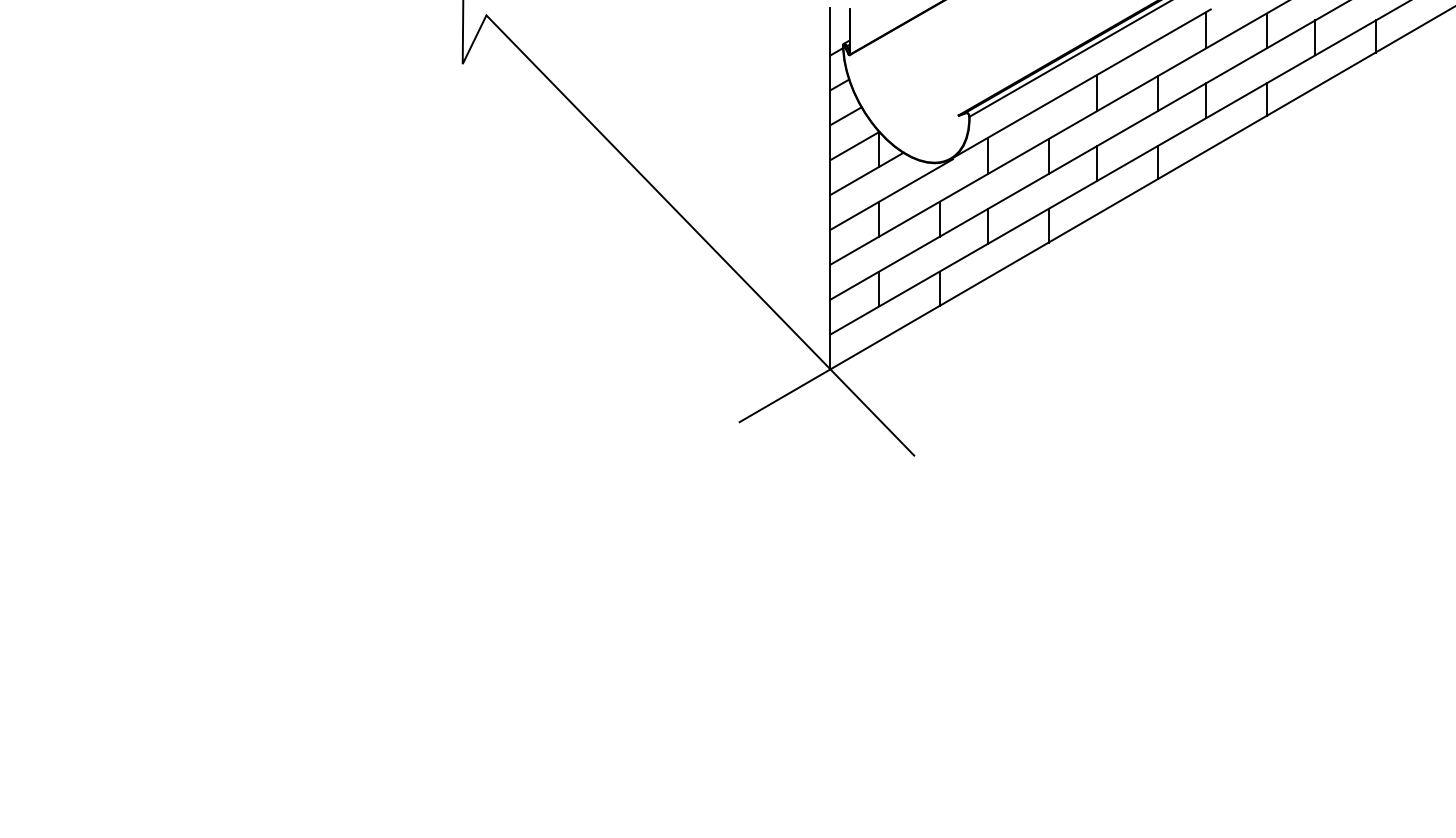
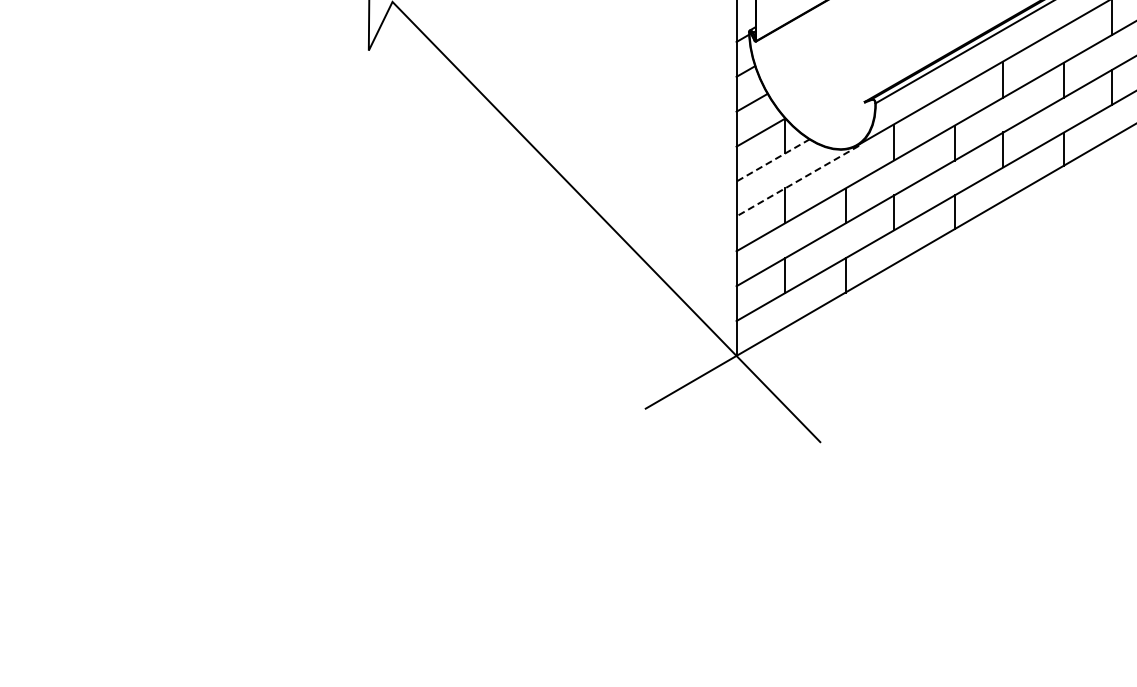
line: (866, 174) -> (772, 161), solid -> dashed
line: (891, 194) -> (797, 181), solid -> dashed

